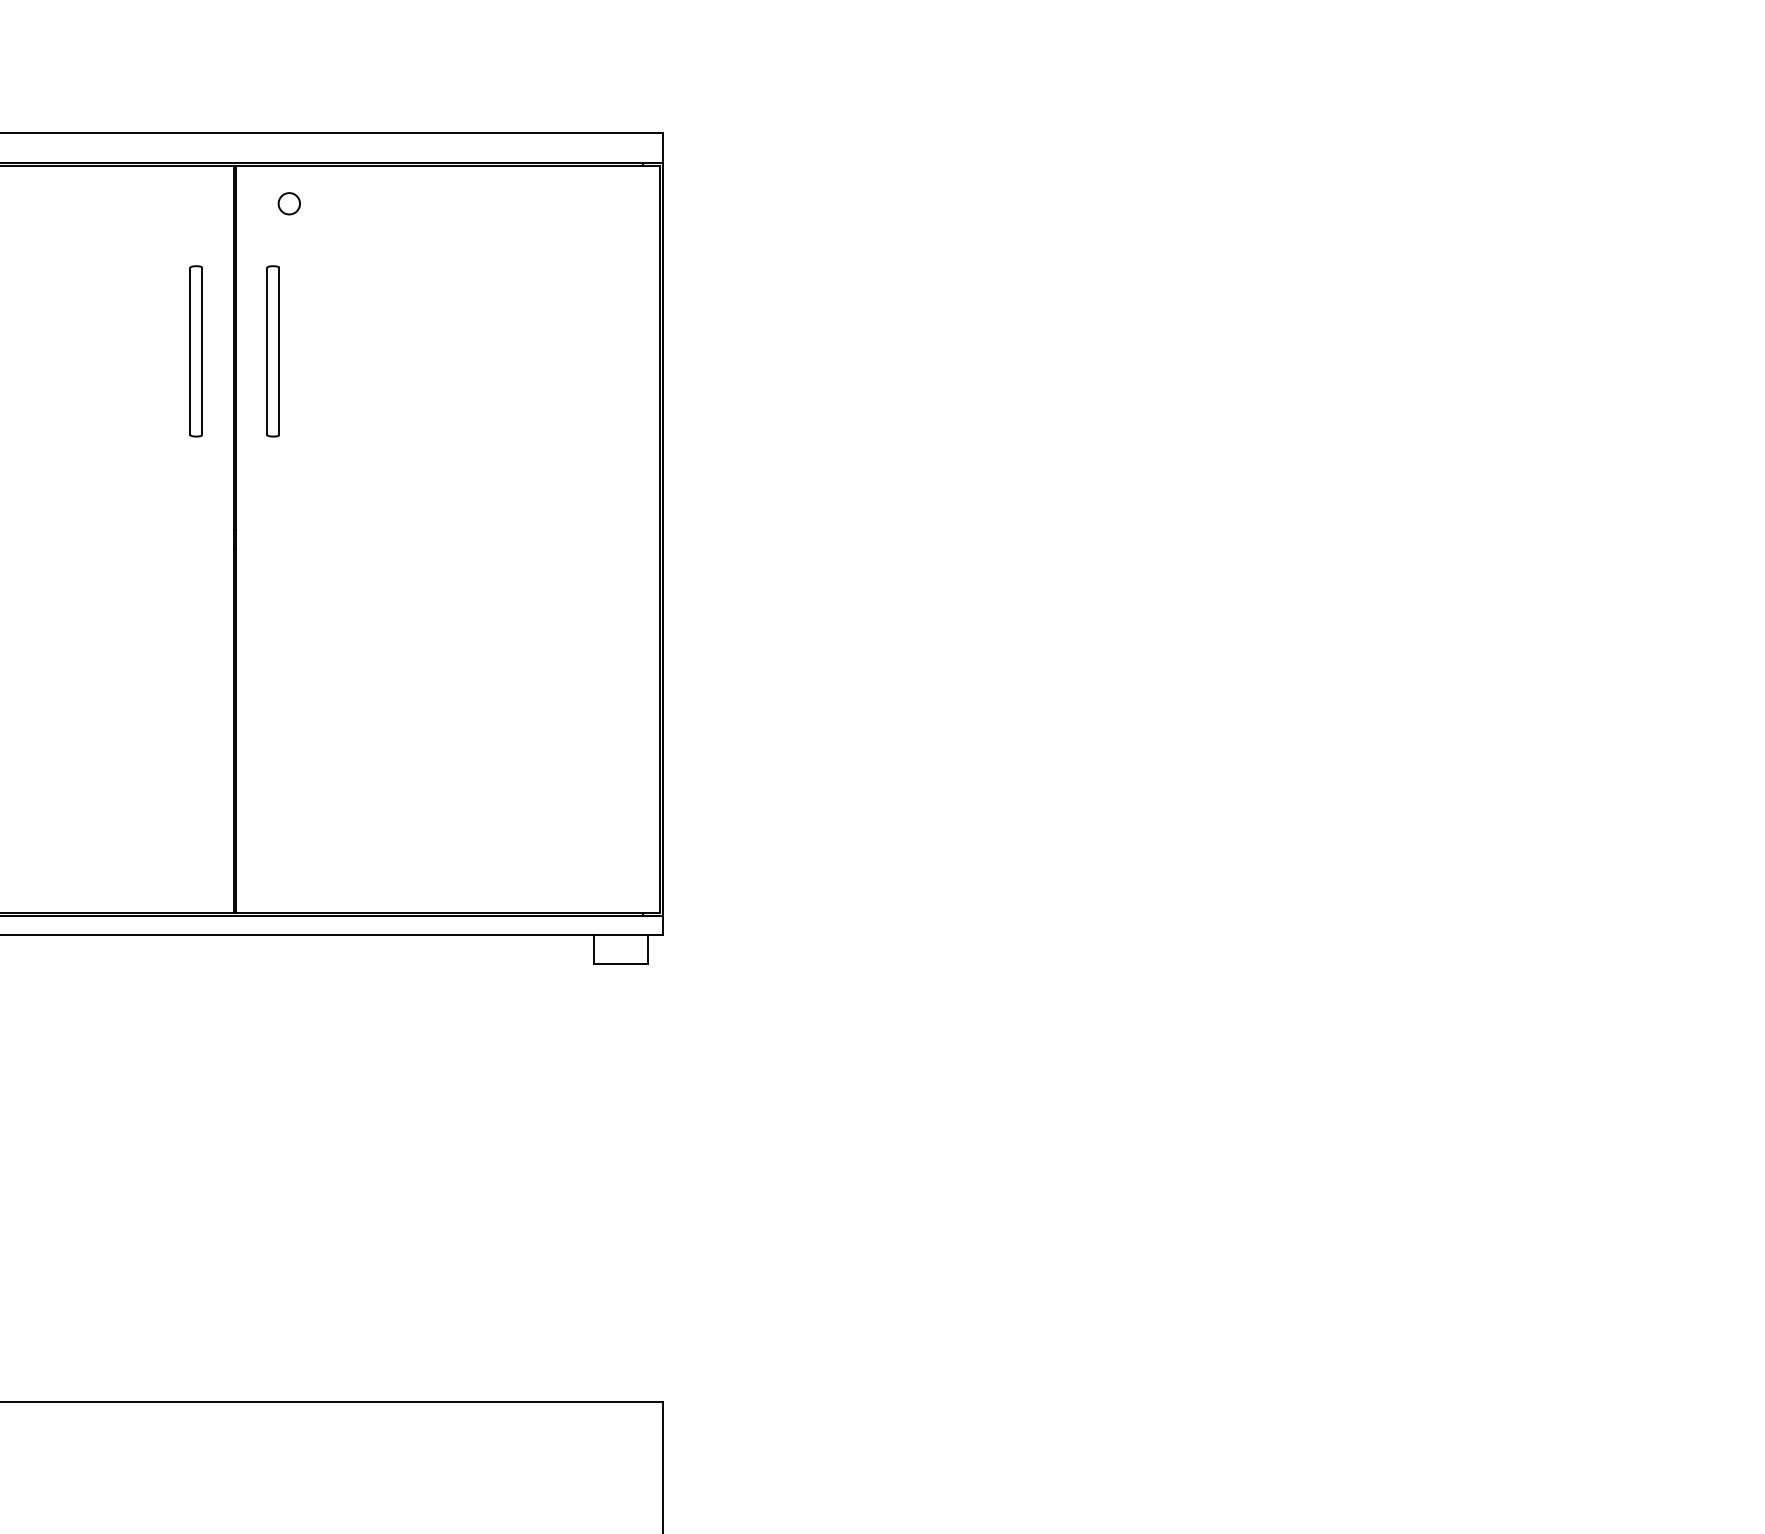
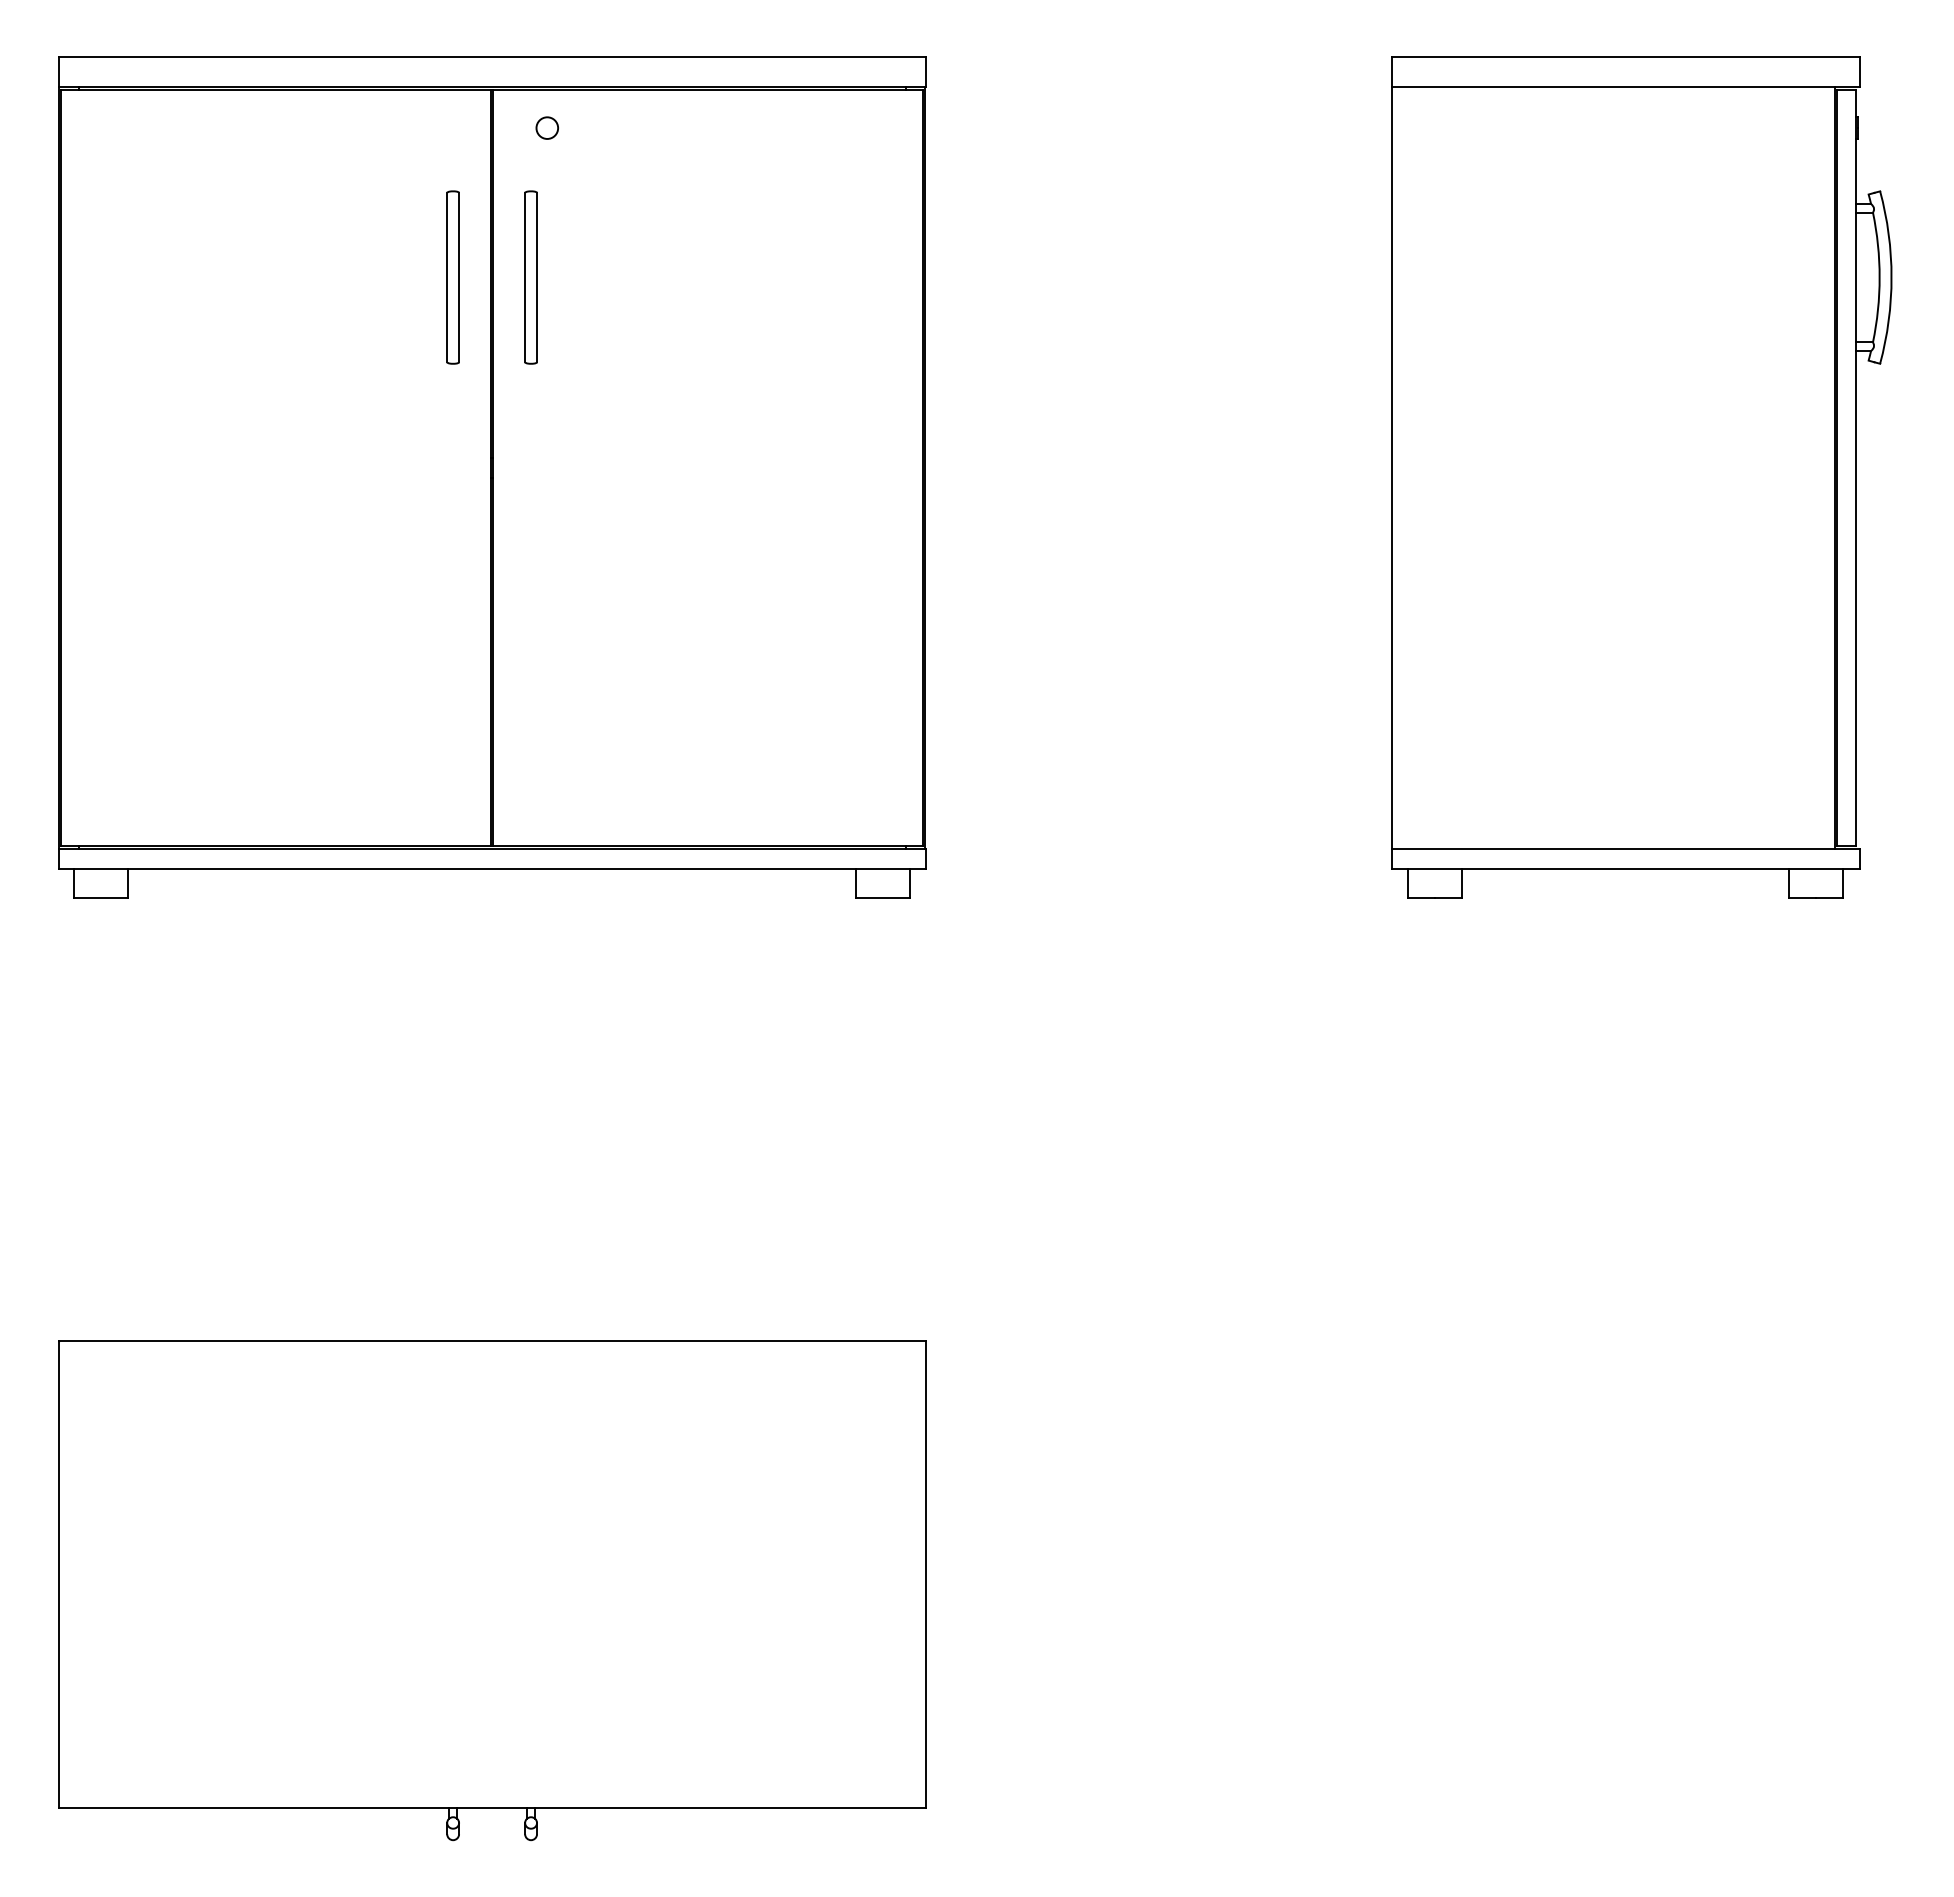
part: (1370, 548) -> (1641, 477), added

